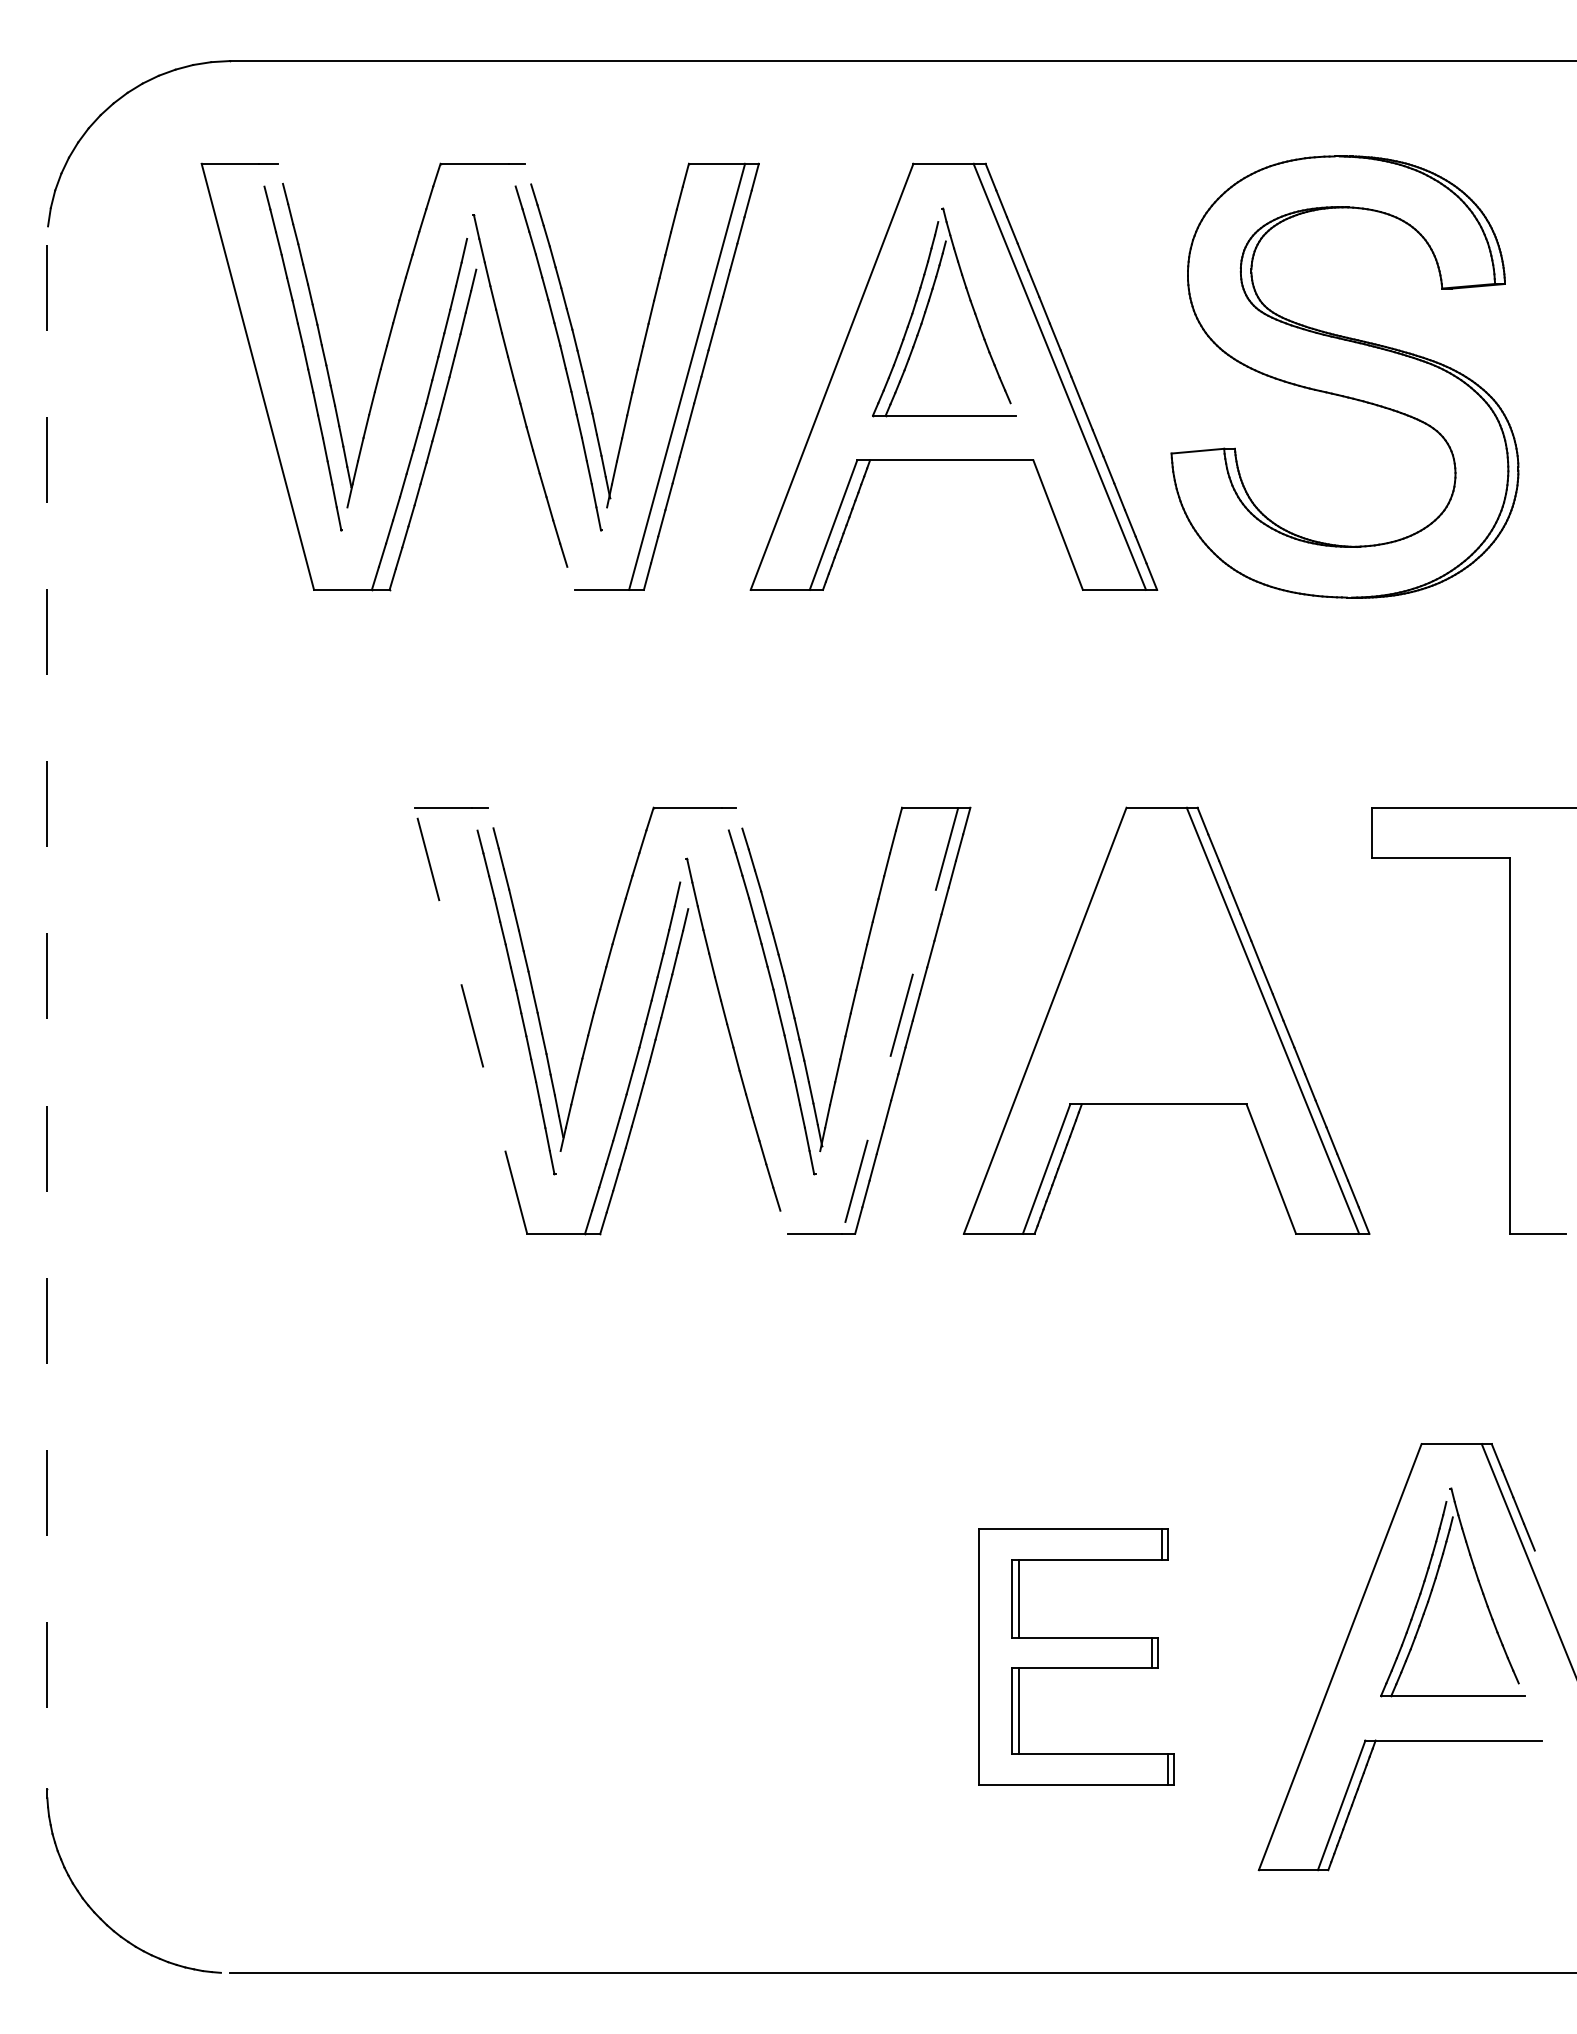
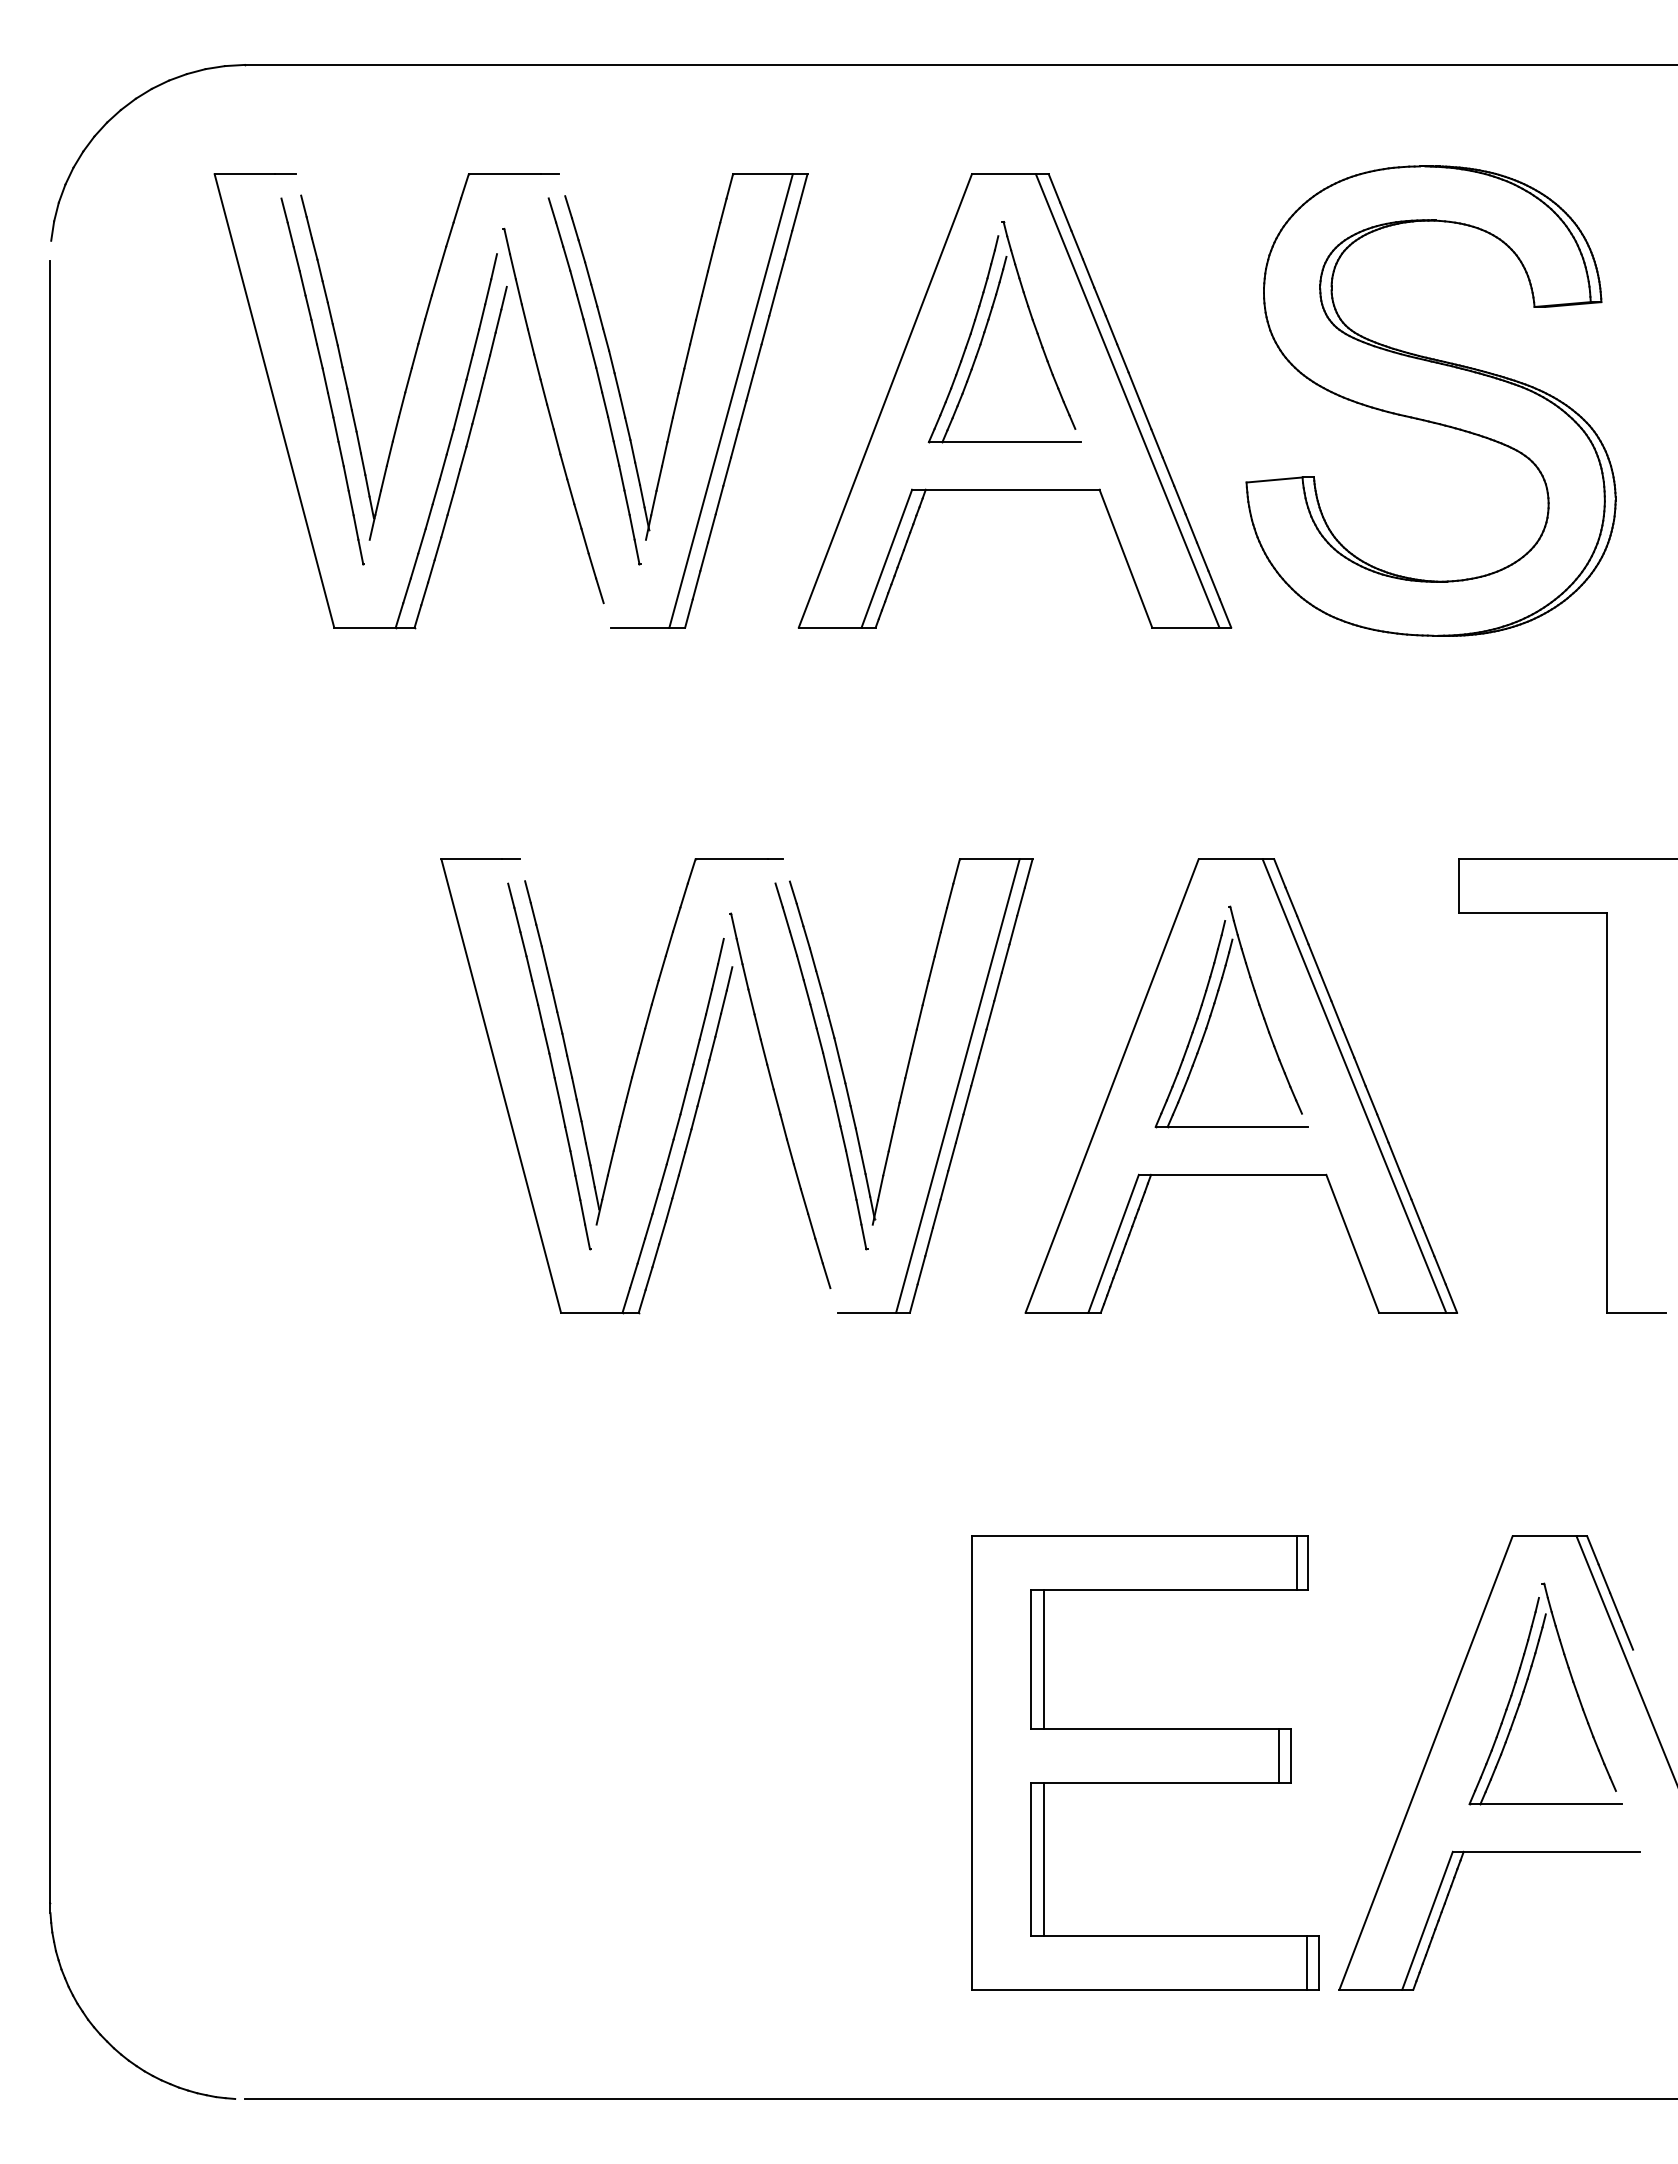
part: (1140, 949) -> (1213, 1010), added
line: (47, 1017) -> (50, 1082), dashed -> solid
line: (471, 1020) -> (501, 1085), dashed -> solid
line: (899, 1021) -> (957, 1086), dashed -> solid
part: (1076, 1656) -> (1145, 1762), size x1.67

